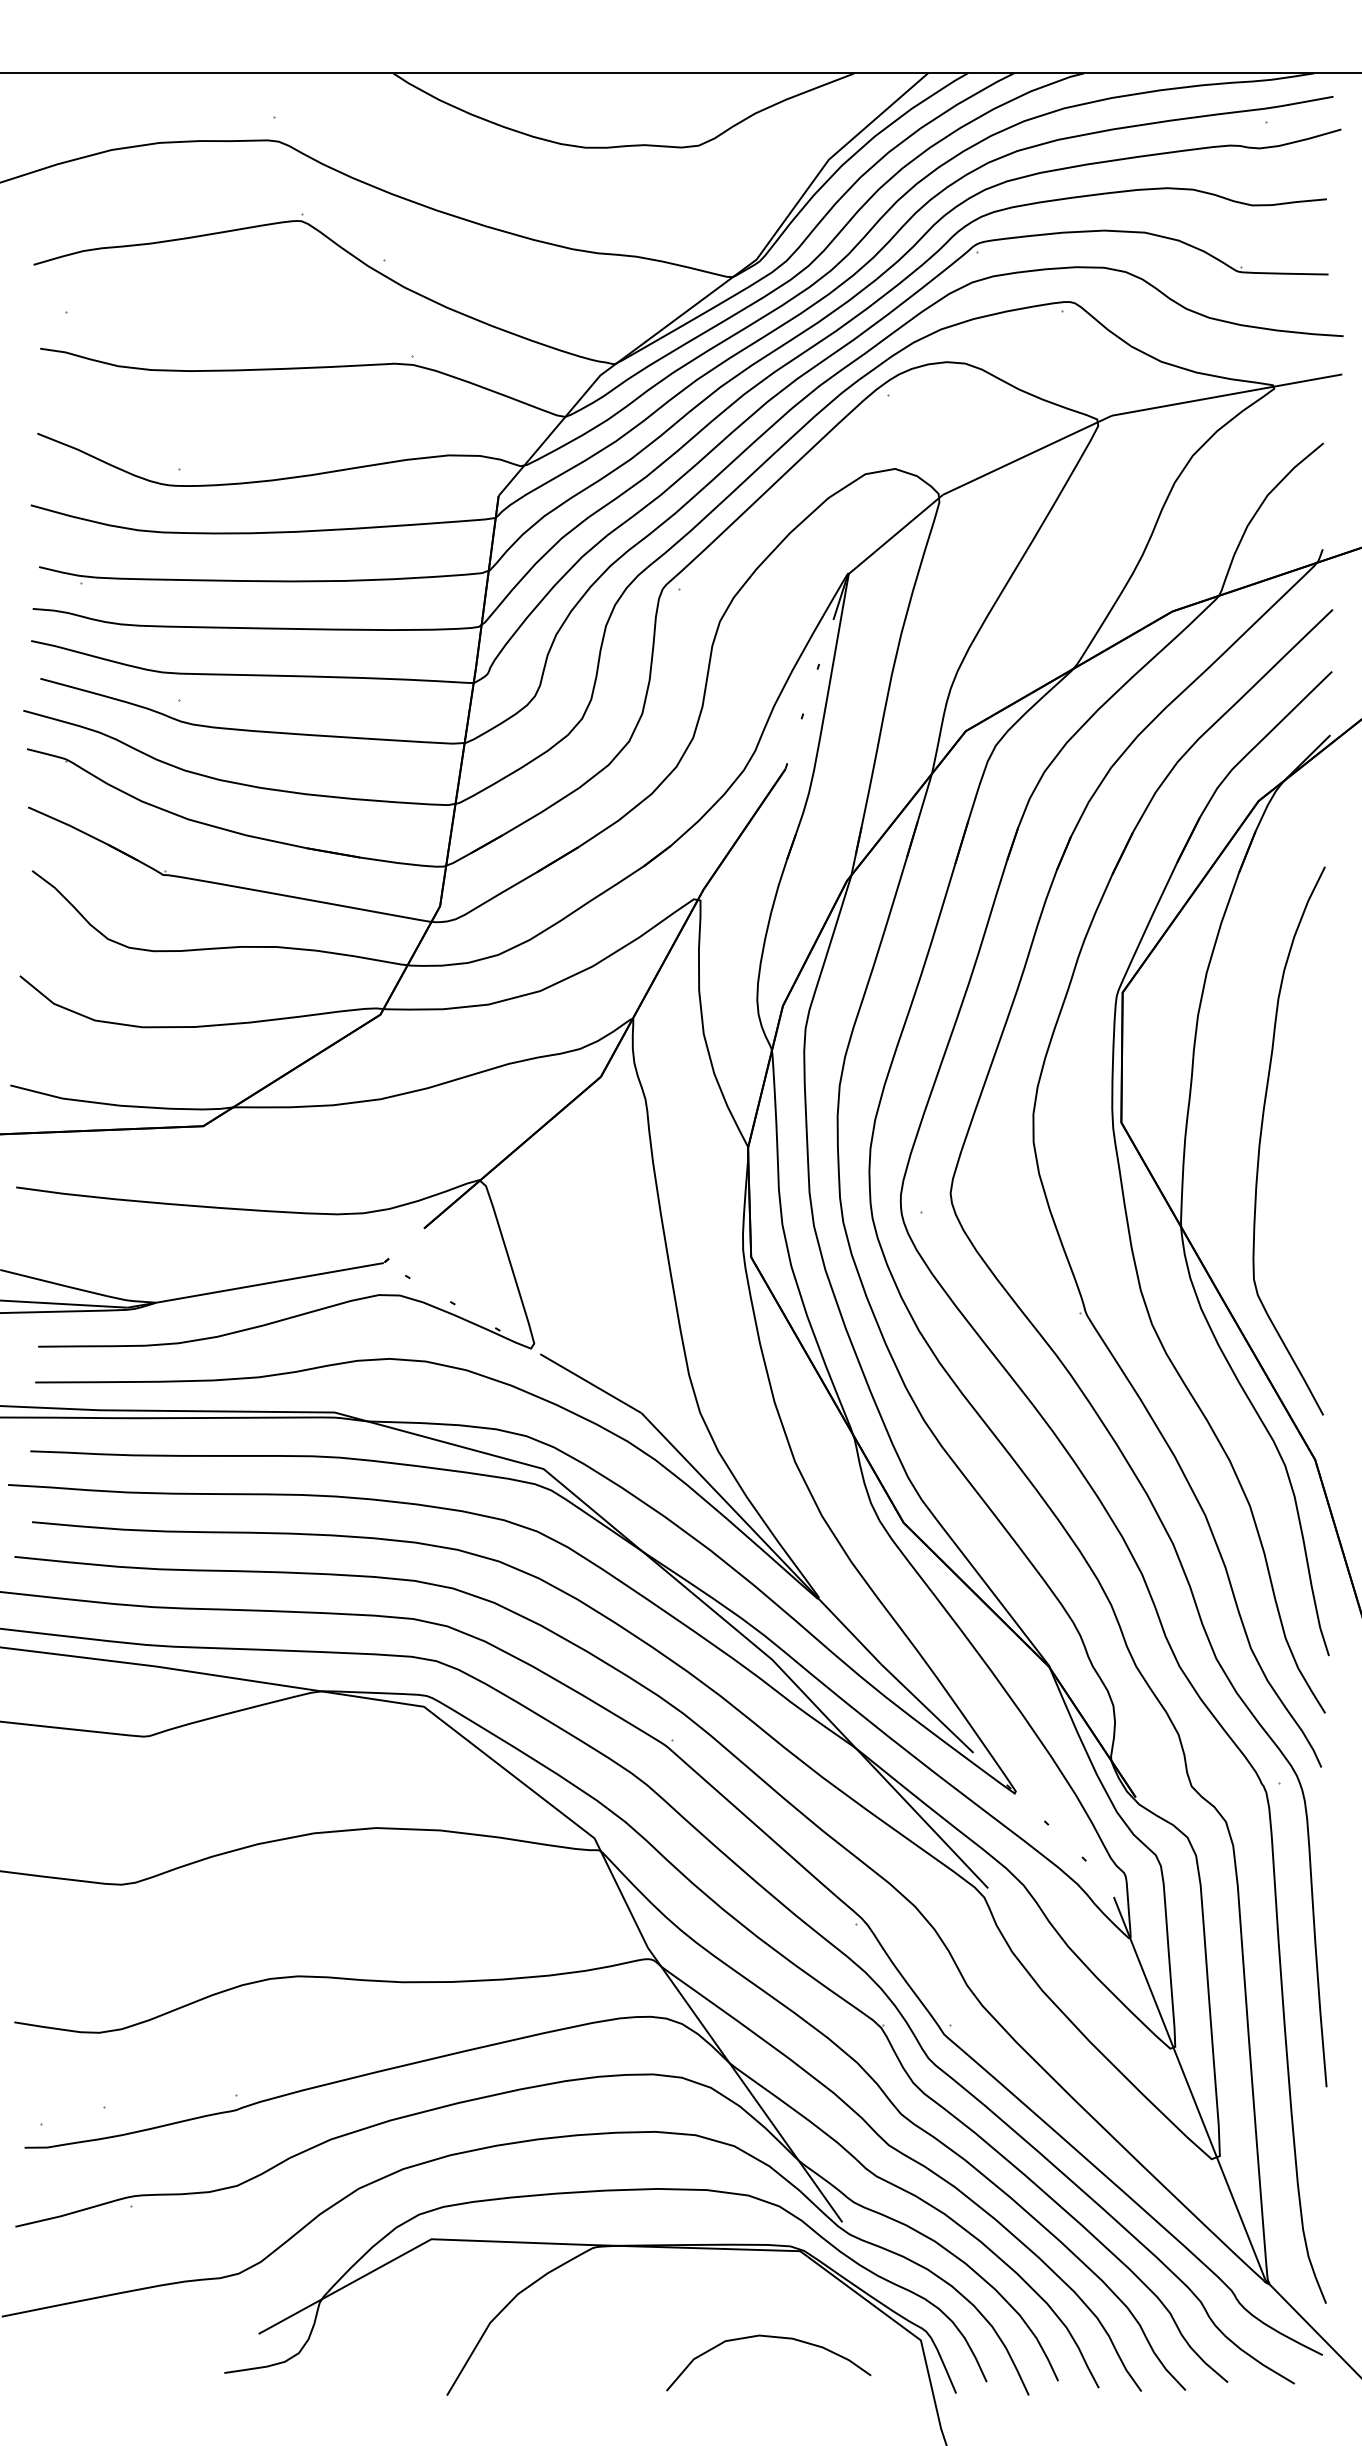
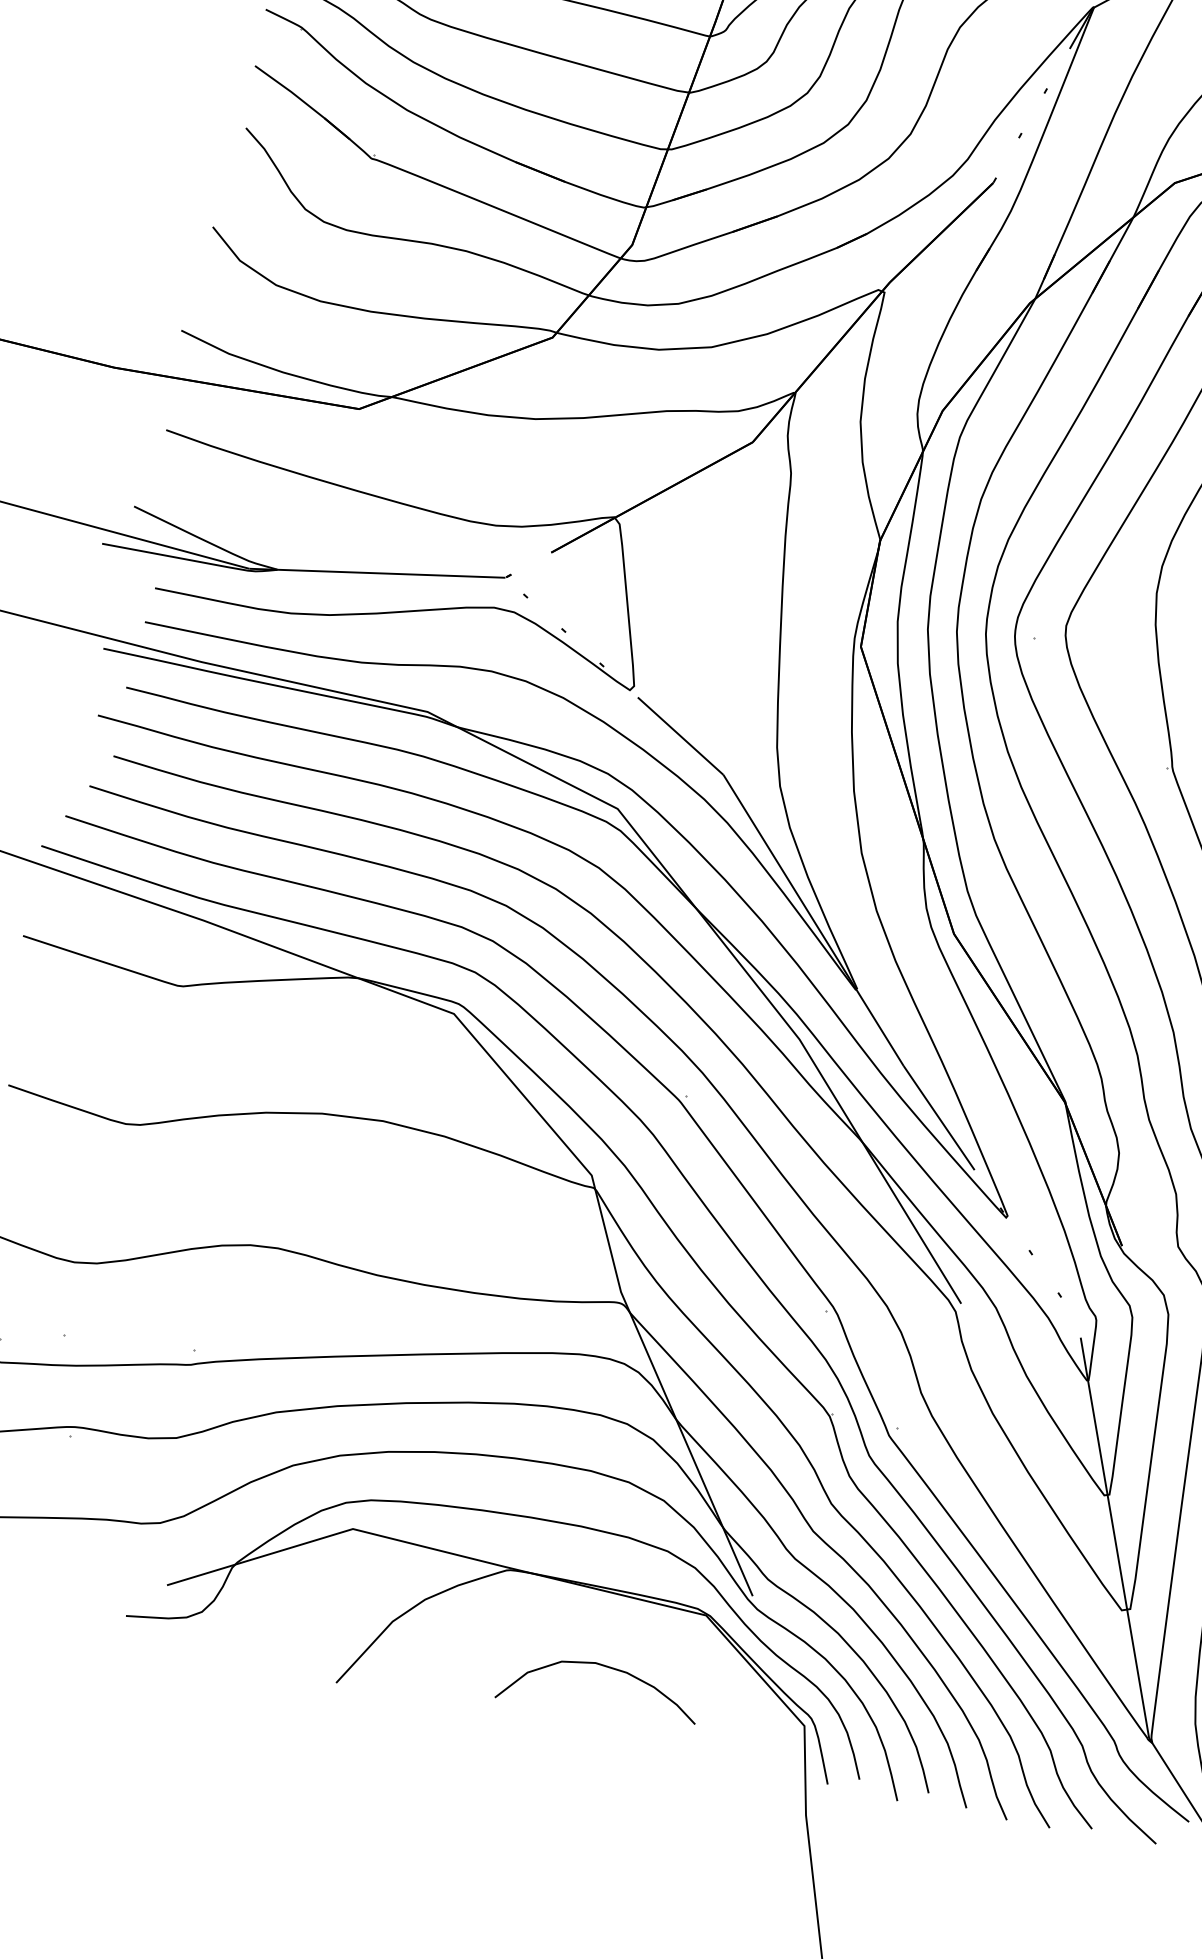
curve: (768, 2337) -> (604, 1666), moved

